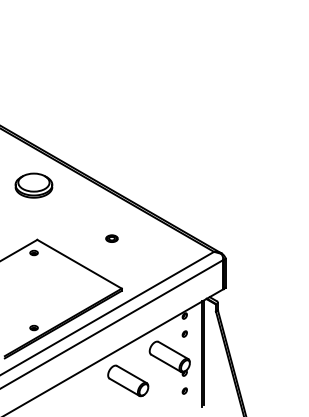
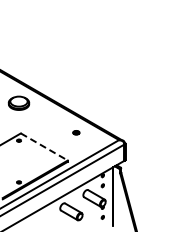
part: (112, 238) -> (76, 132), moved
line: (79, 265) -> (44, 147), solid -> dashed

